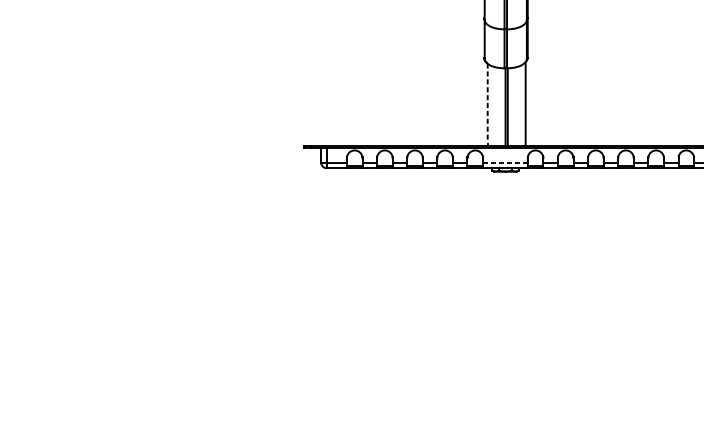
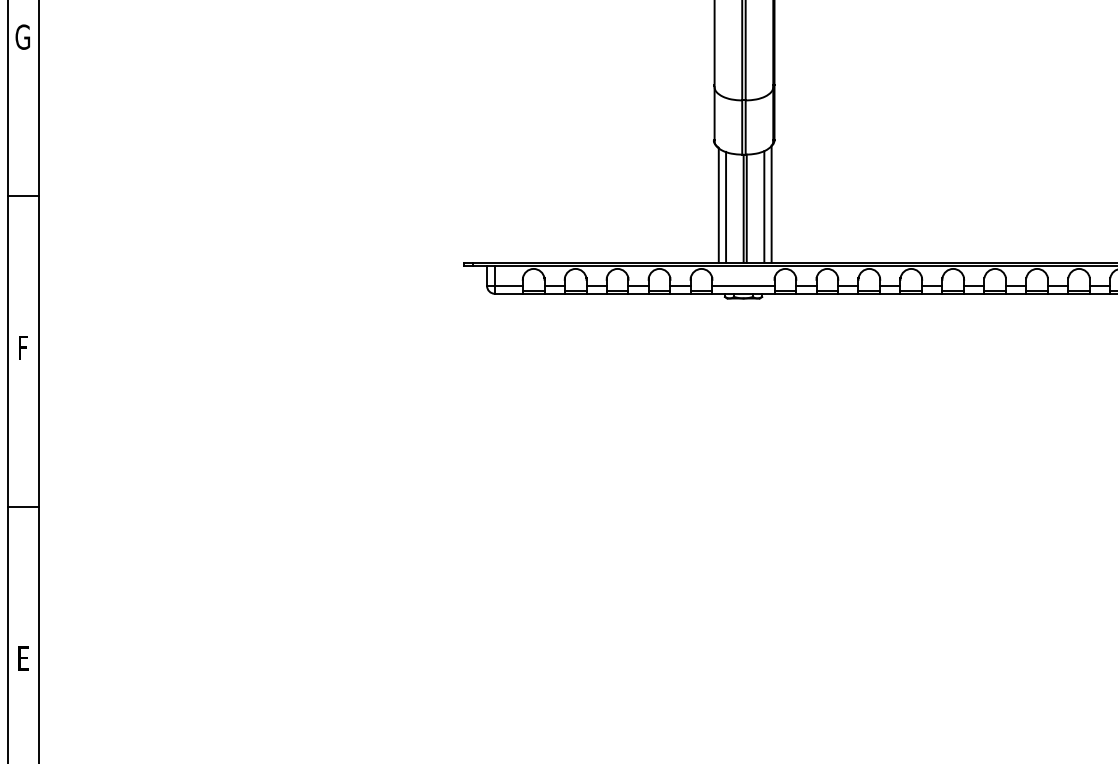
line: (487, 104) -> (718, 205), dashed -> solid
line: (493, 105) -> (726, 206), added
line: (520, 105) -> (764, 206), added
line: (504, 163) -> (742, 286), dashed -> solid

